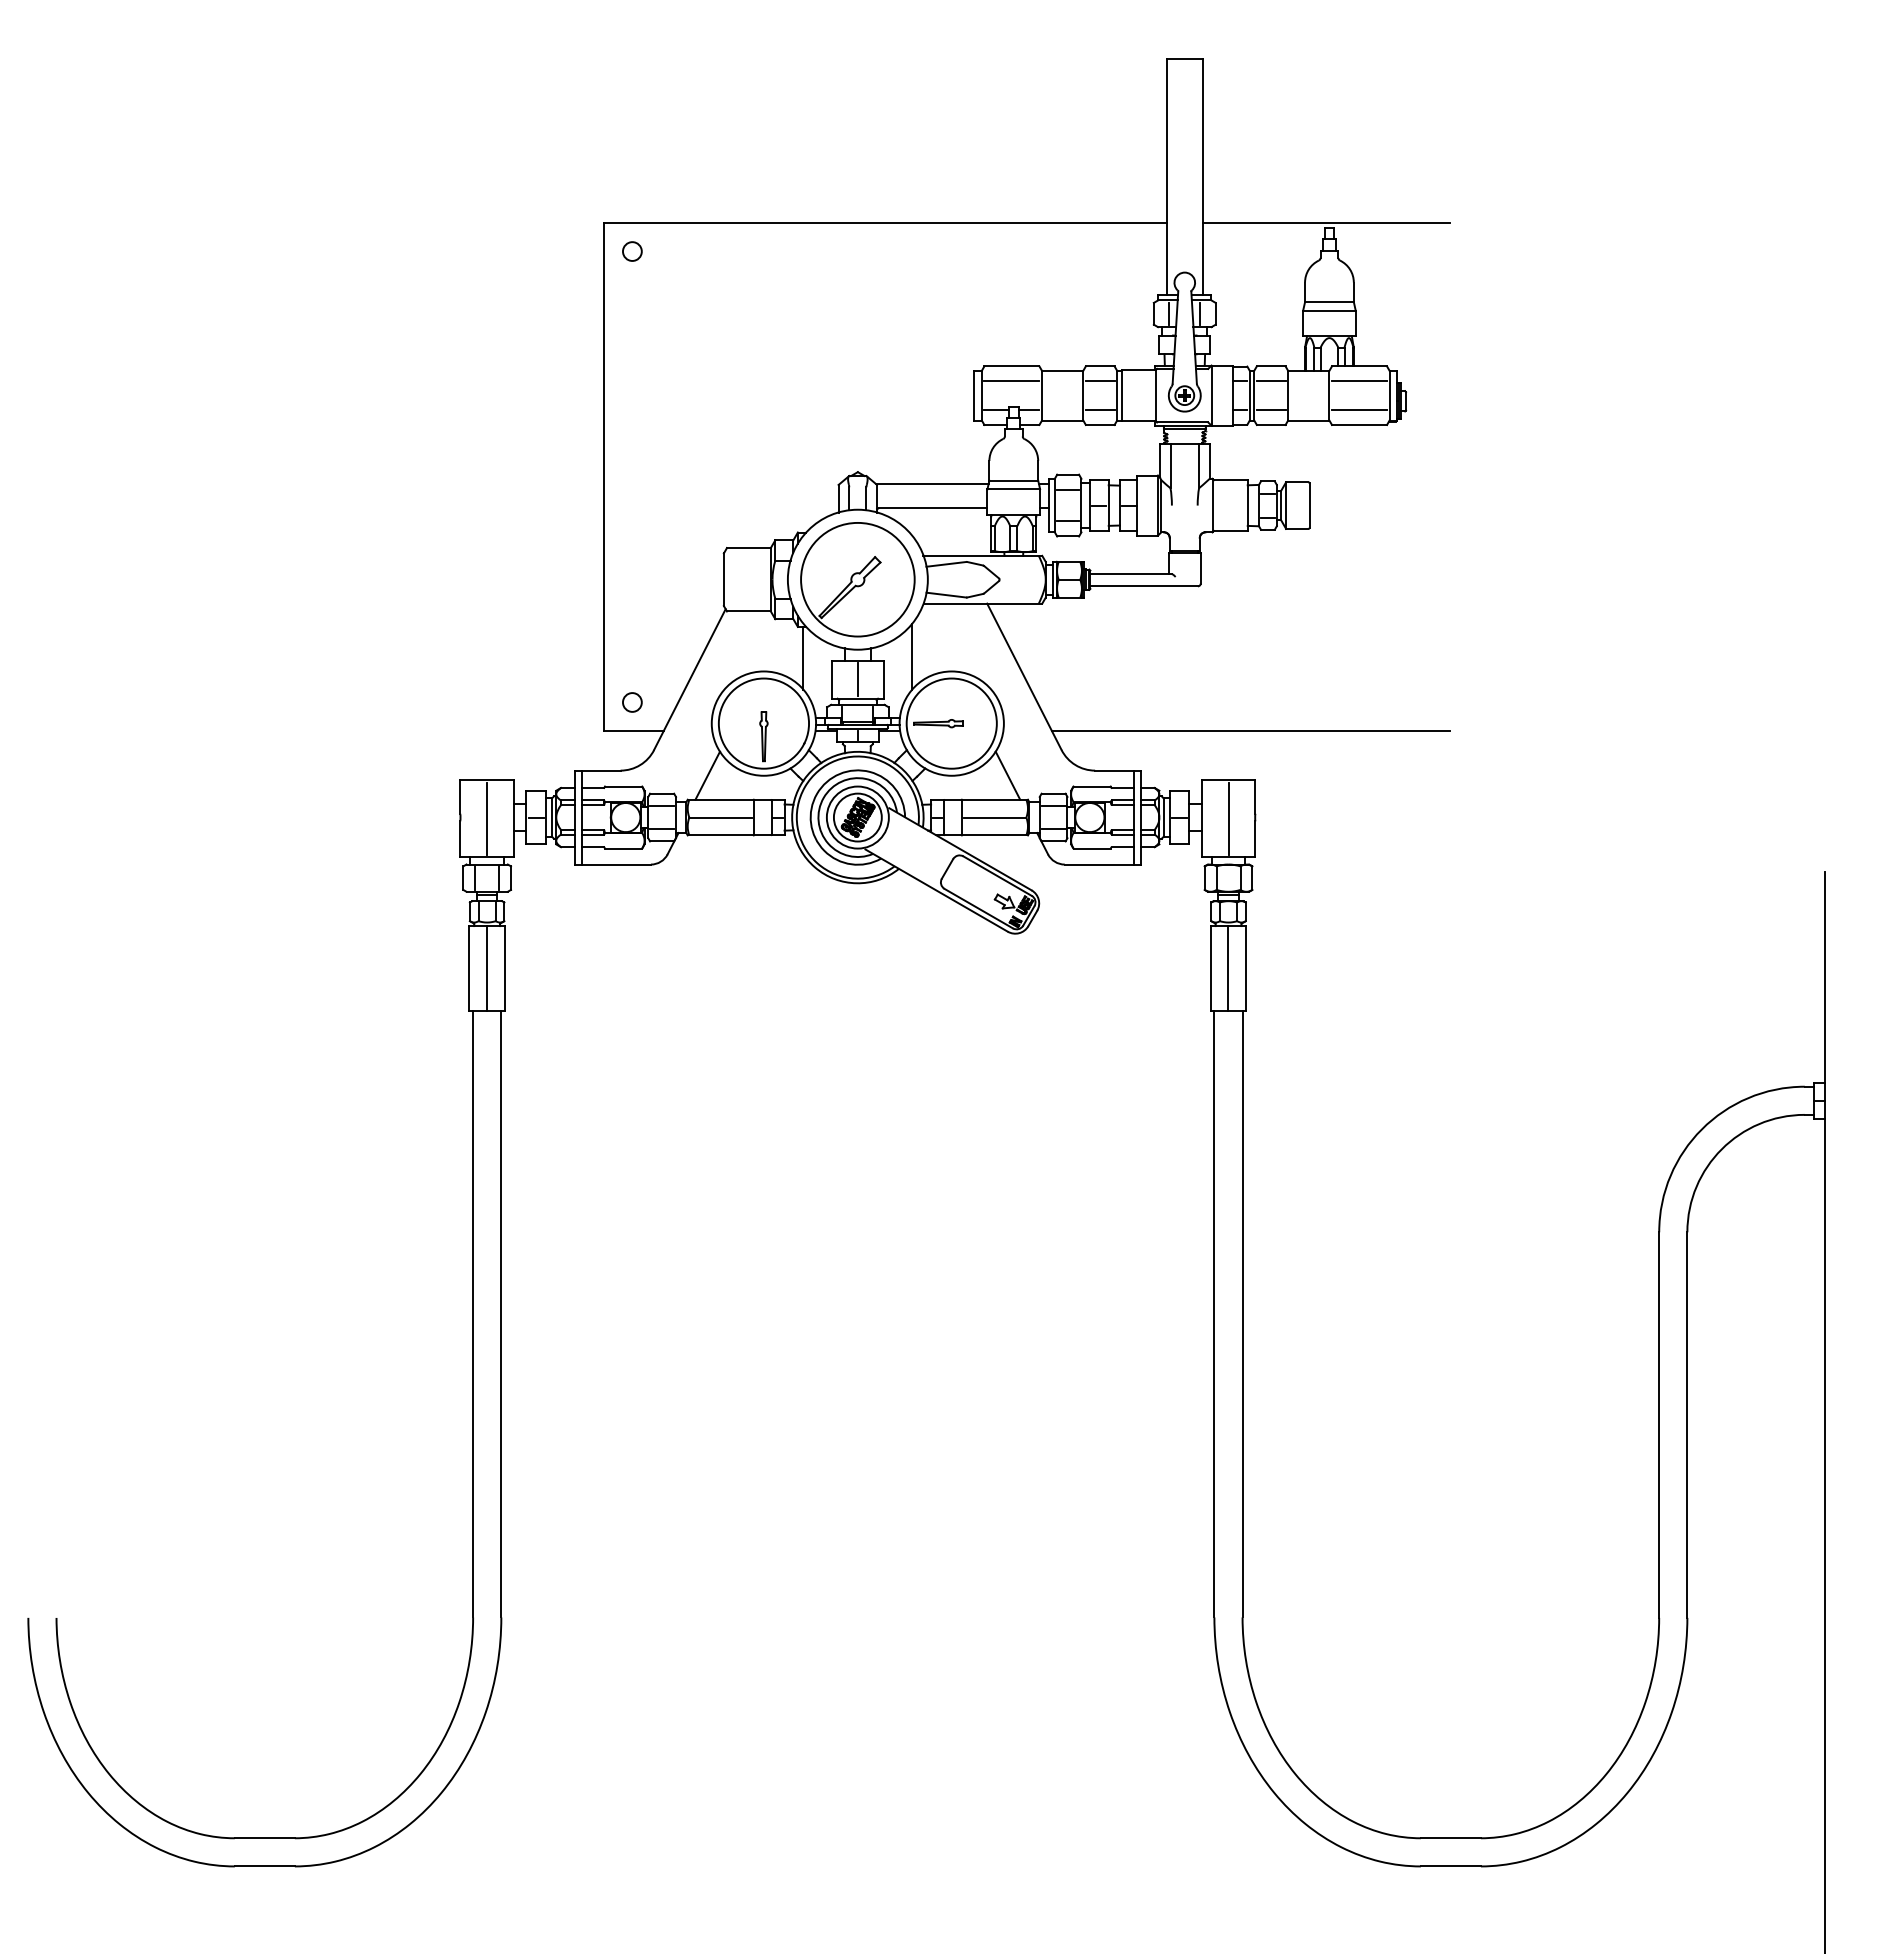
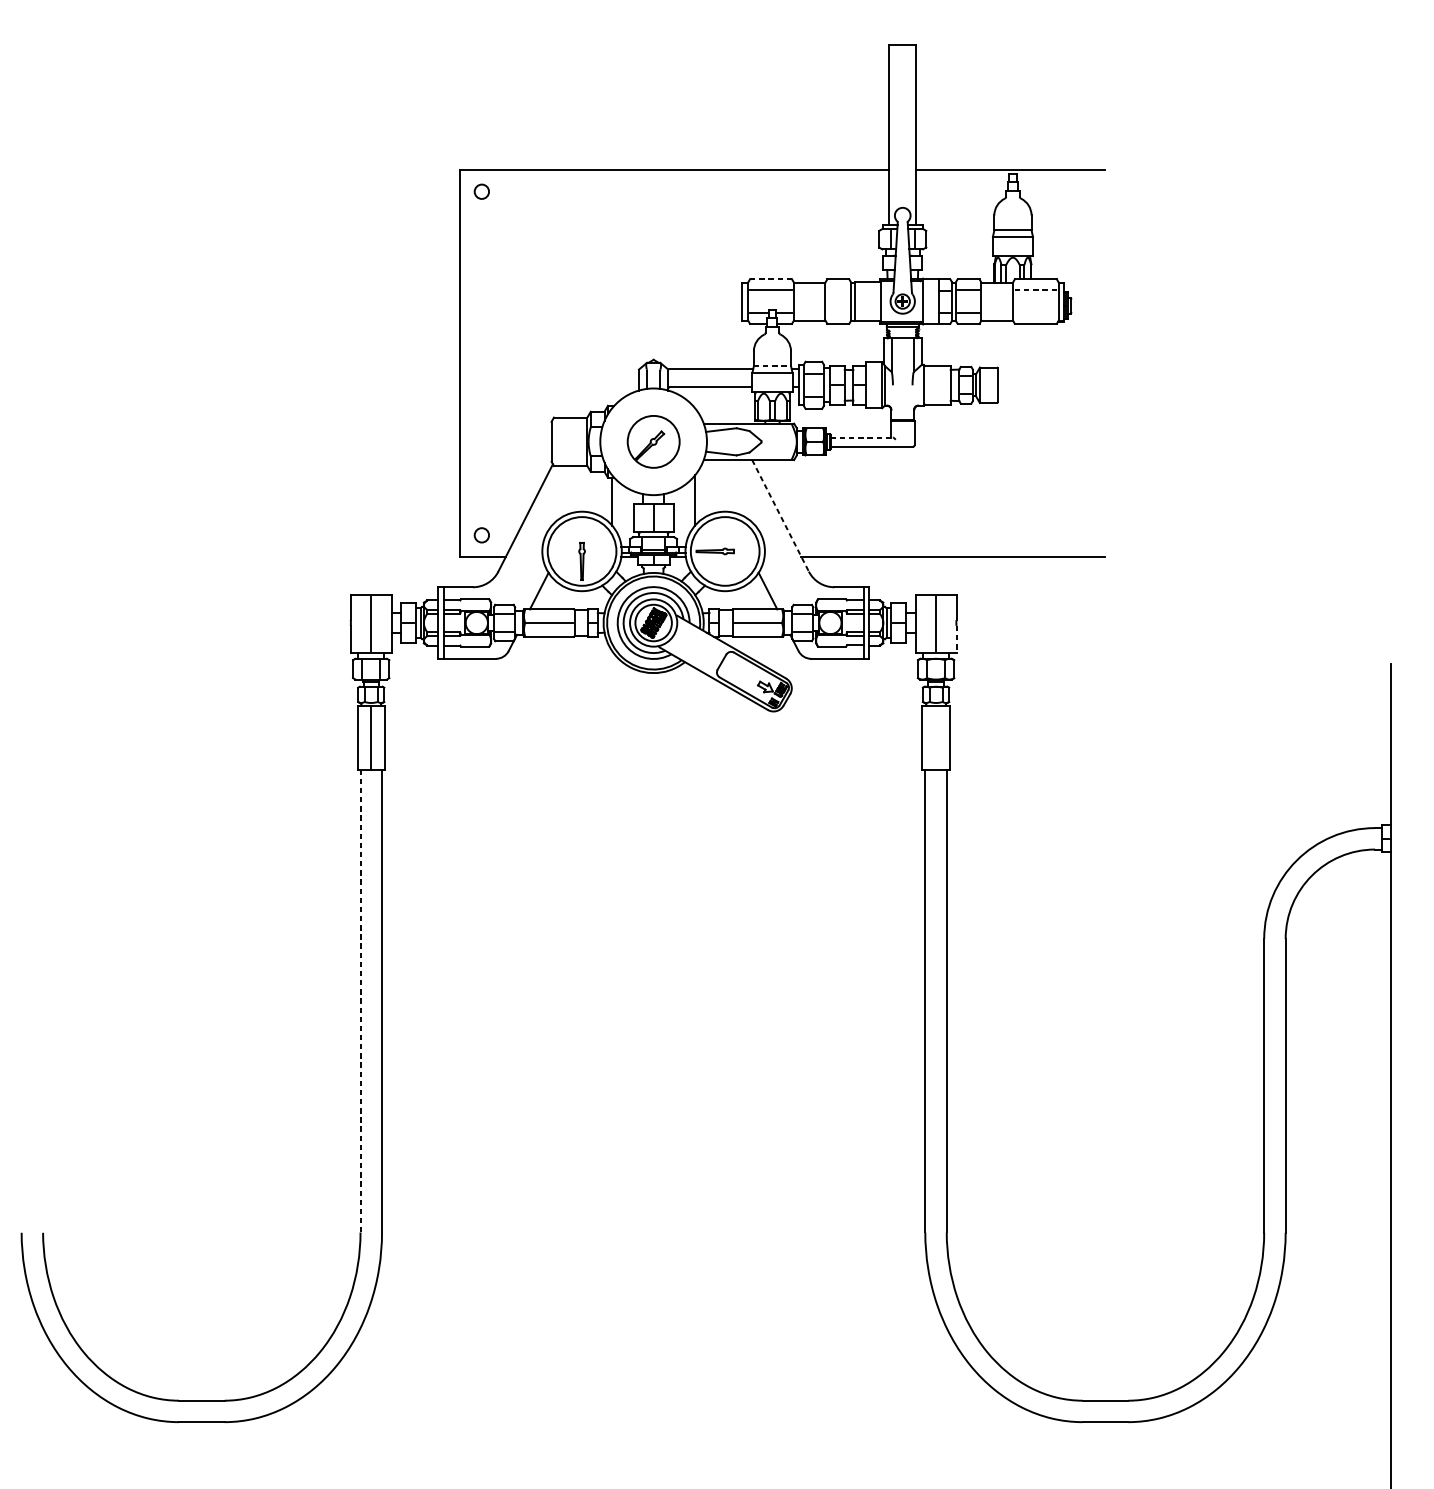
line: (1011, 366) -> (770, 279), solid -> dashed
line: (1099, 381) -> (837, 290), removed
line: (1359, 381) -> (1035, 290), solid -> dashed
line: (1099, 410) -> (837, 312), removed
line: (1359, 410) -> (1035, 312), removed
line: (1014, 480) -> (772, 366), solid -> dashed
line: (1131, 574) -> (862, 437), solid -> dashed
part: (857, 579) -> (653, 441), size x0.6
line: (1024, 677) -> (780, 516), solid -> dashed
line: (1255, 839) -> (956, 639), solid -> dashed
line: (1228, 968) -> (936, 738), removed
line: (473, 1313) -> (360, 1000), solid -> dashed

